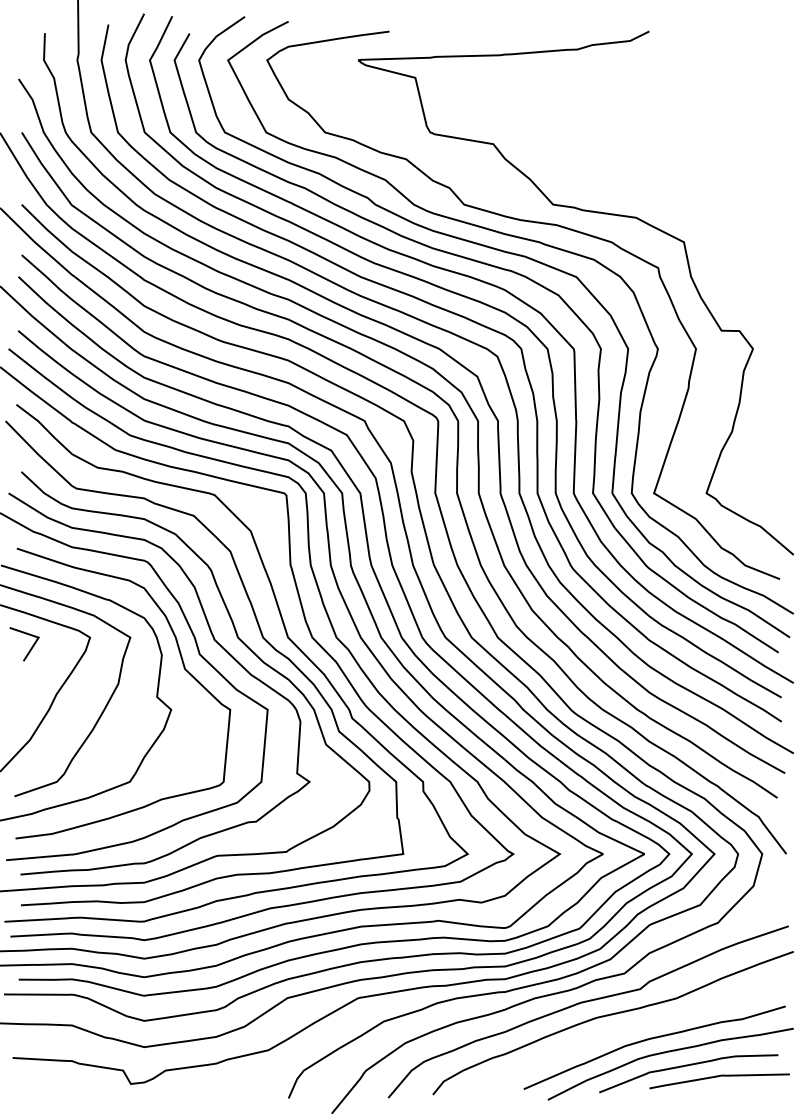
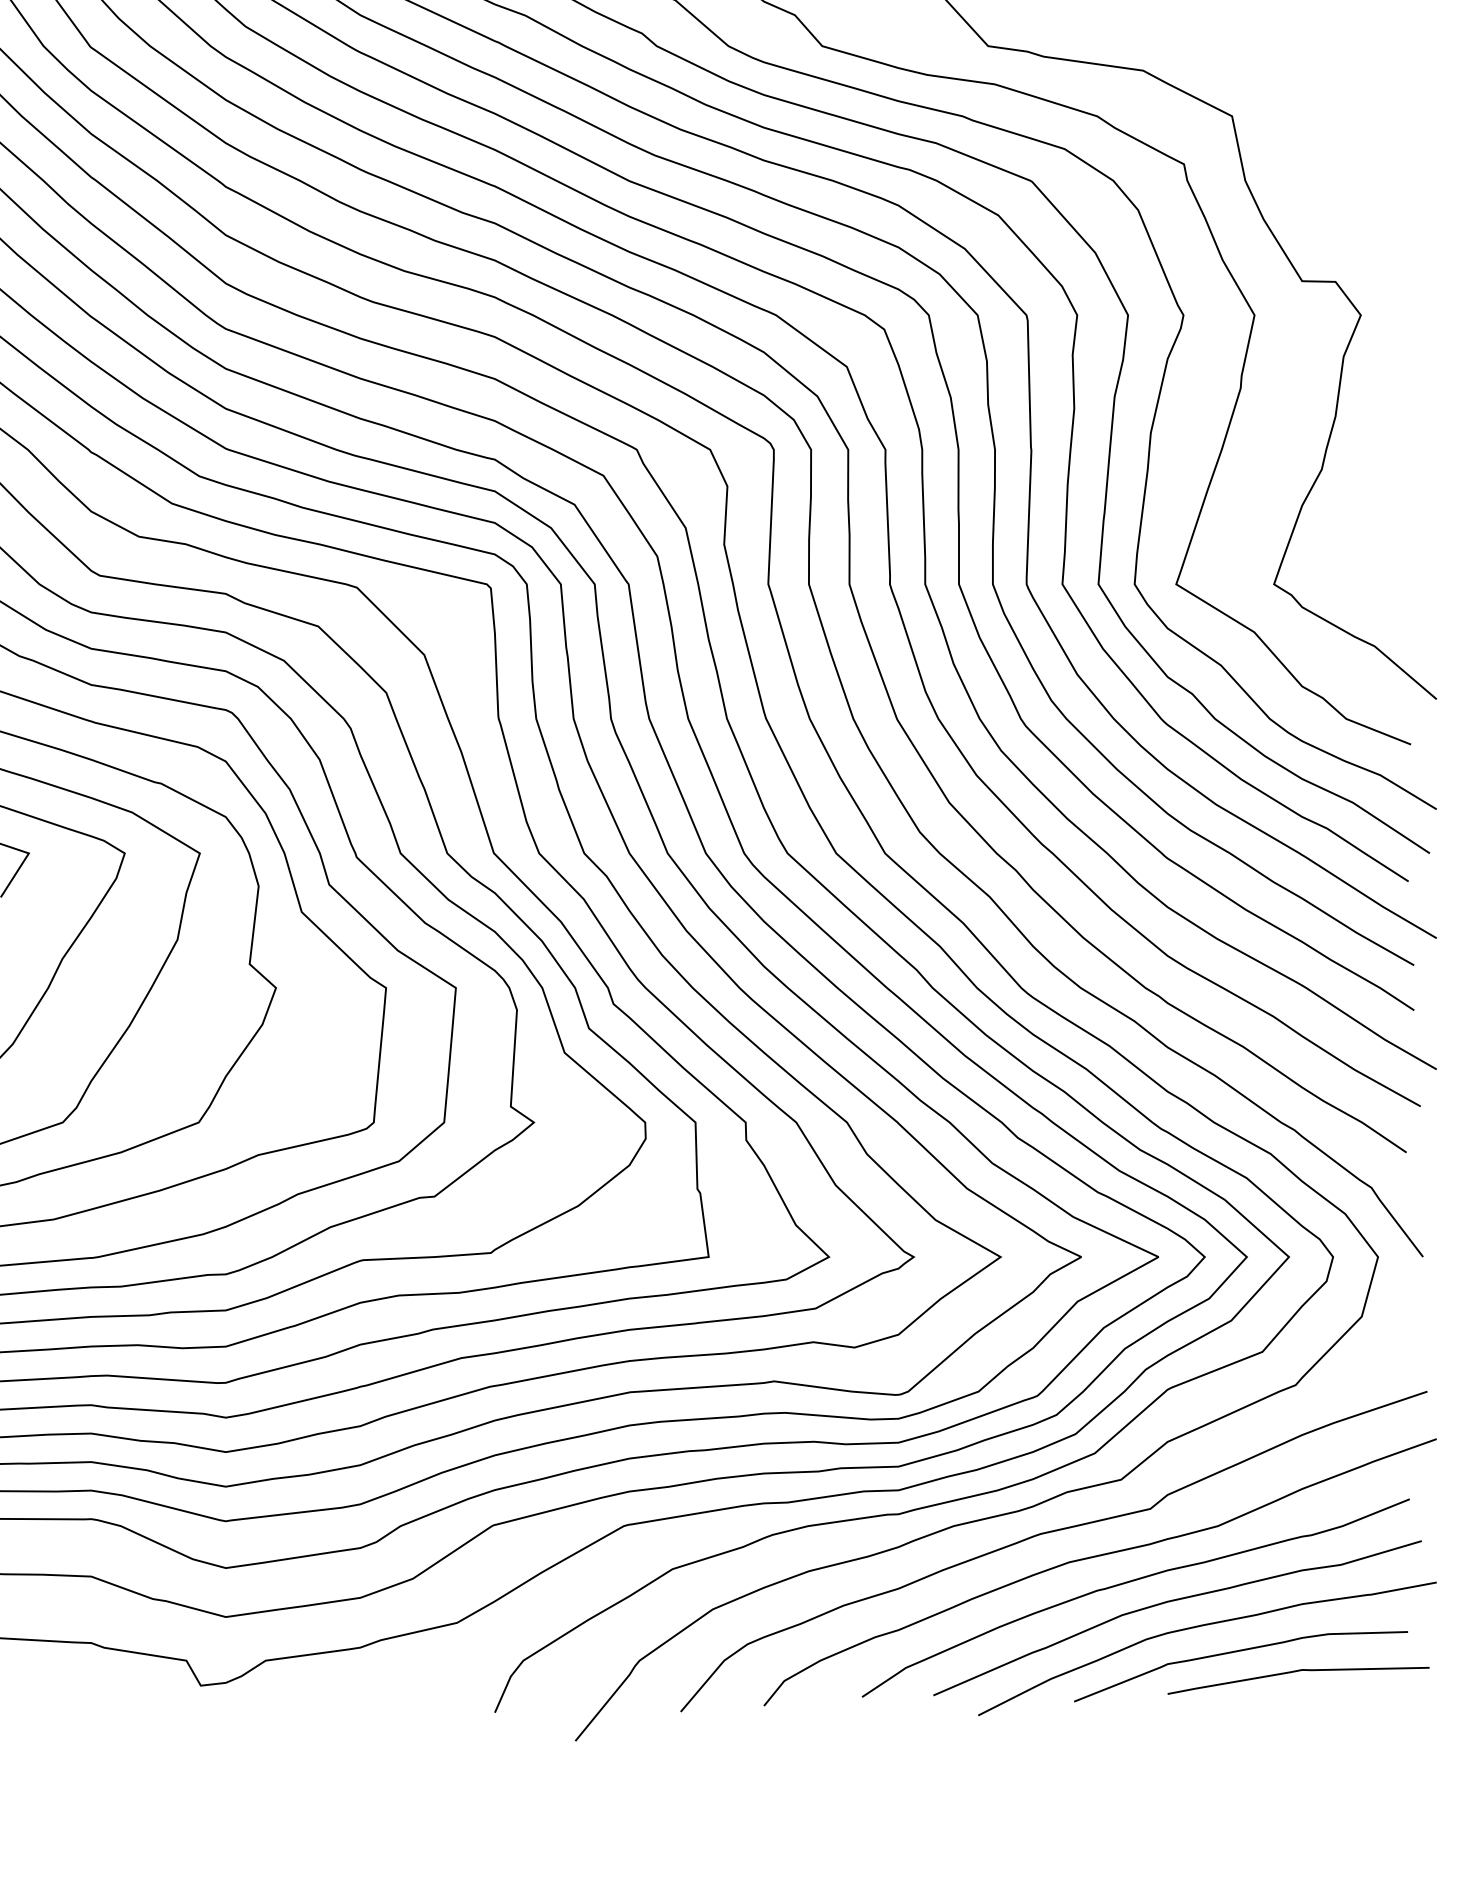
curve: (632, 1028) -> (1136, 1582), added

